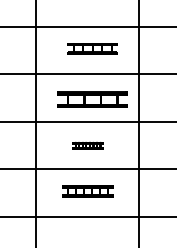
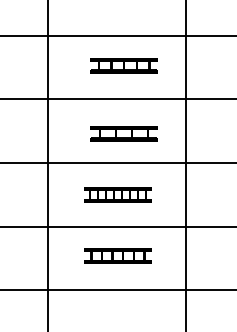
part: (92, 99) -> (123, 133), size x0.71
part: (87, 145) -> (117, 194), size x1.67

